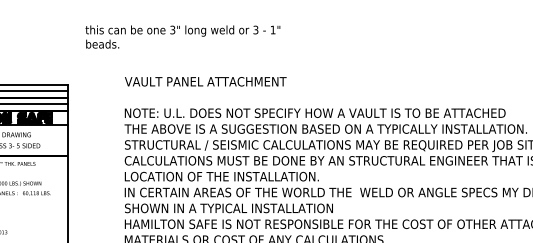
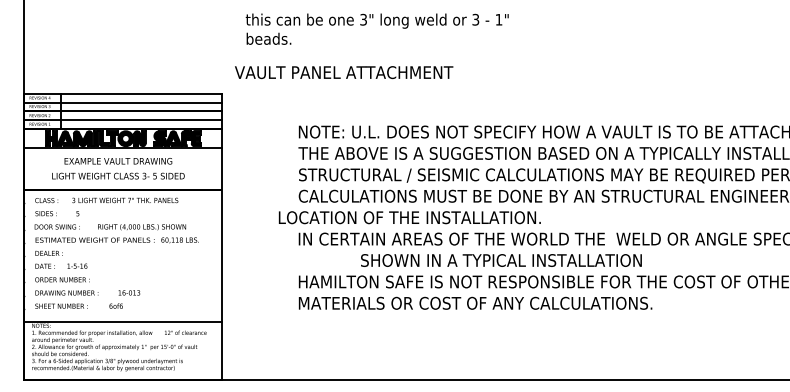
text: (206, 81) -> (344, 72), moved
text: (221, 176) -> (409, 217), moved
text: (229, 208) -> (501, 260), moved

